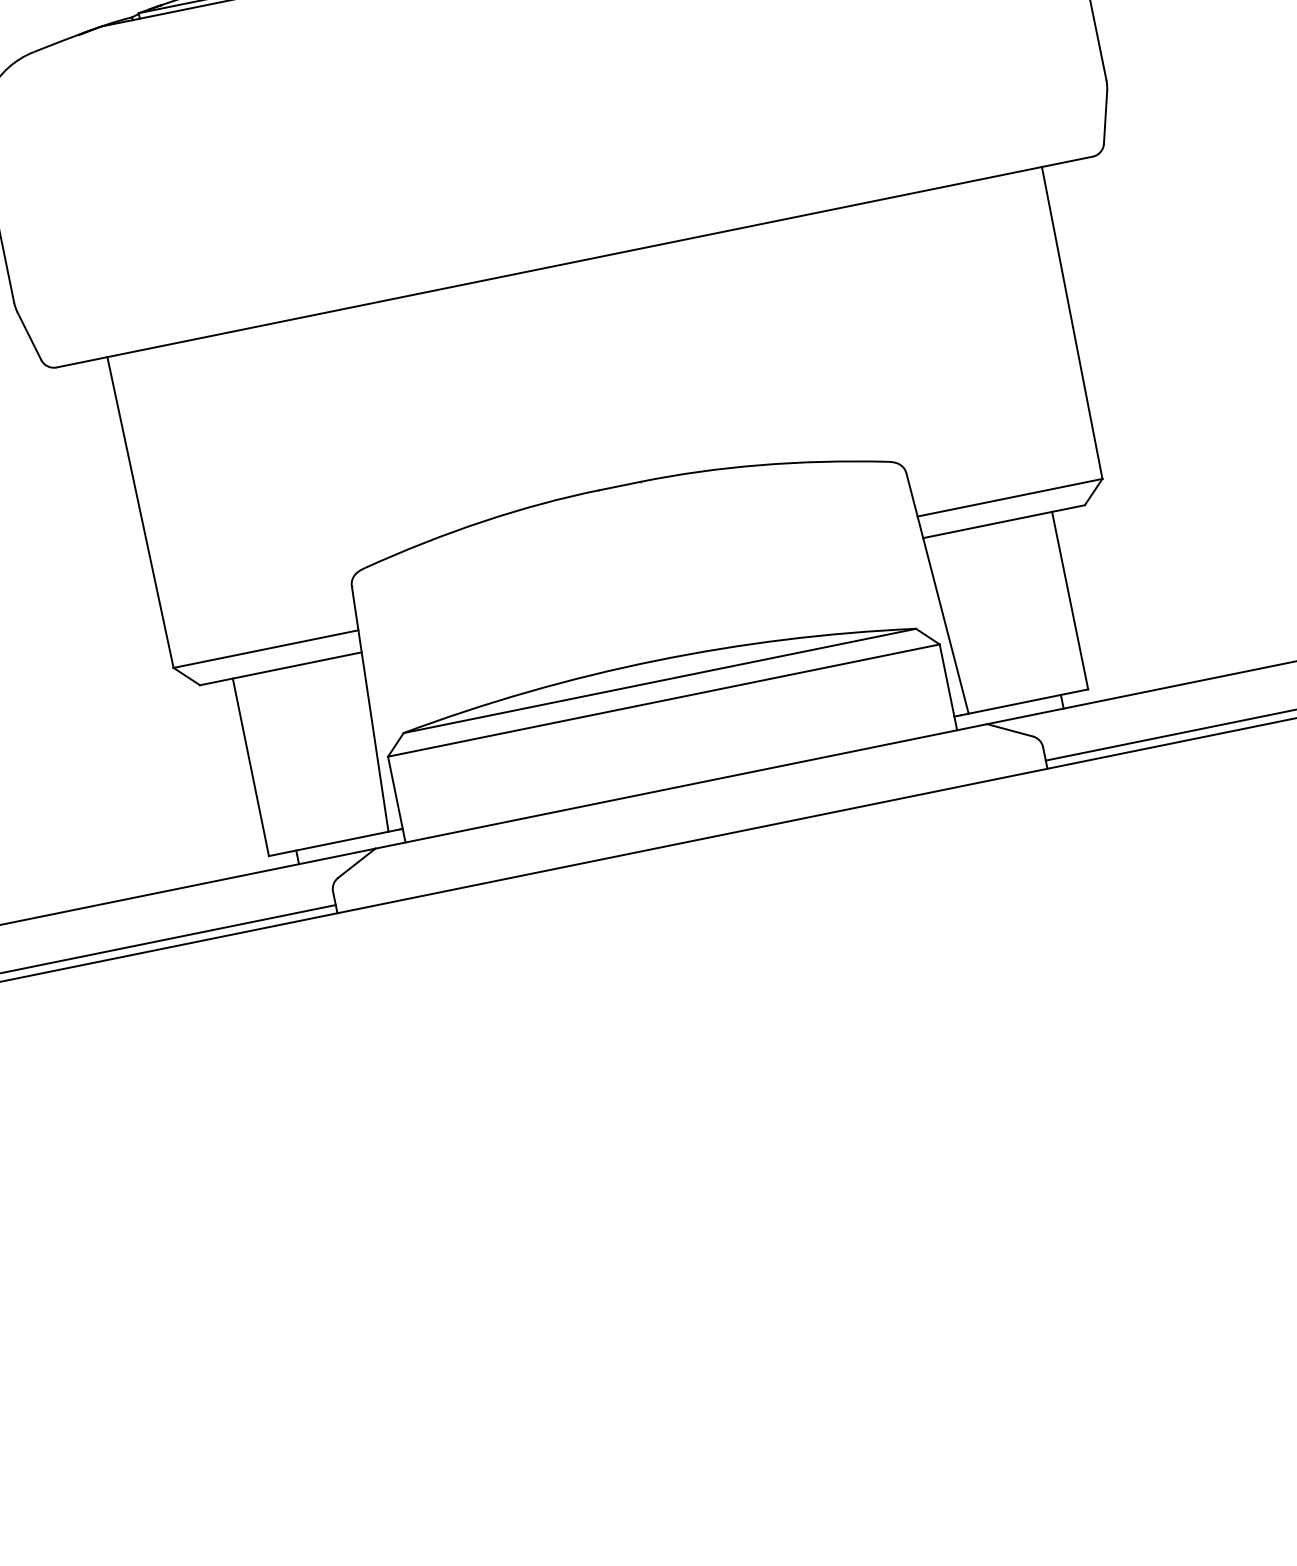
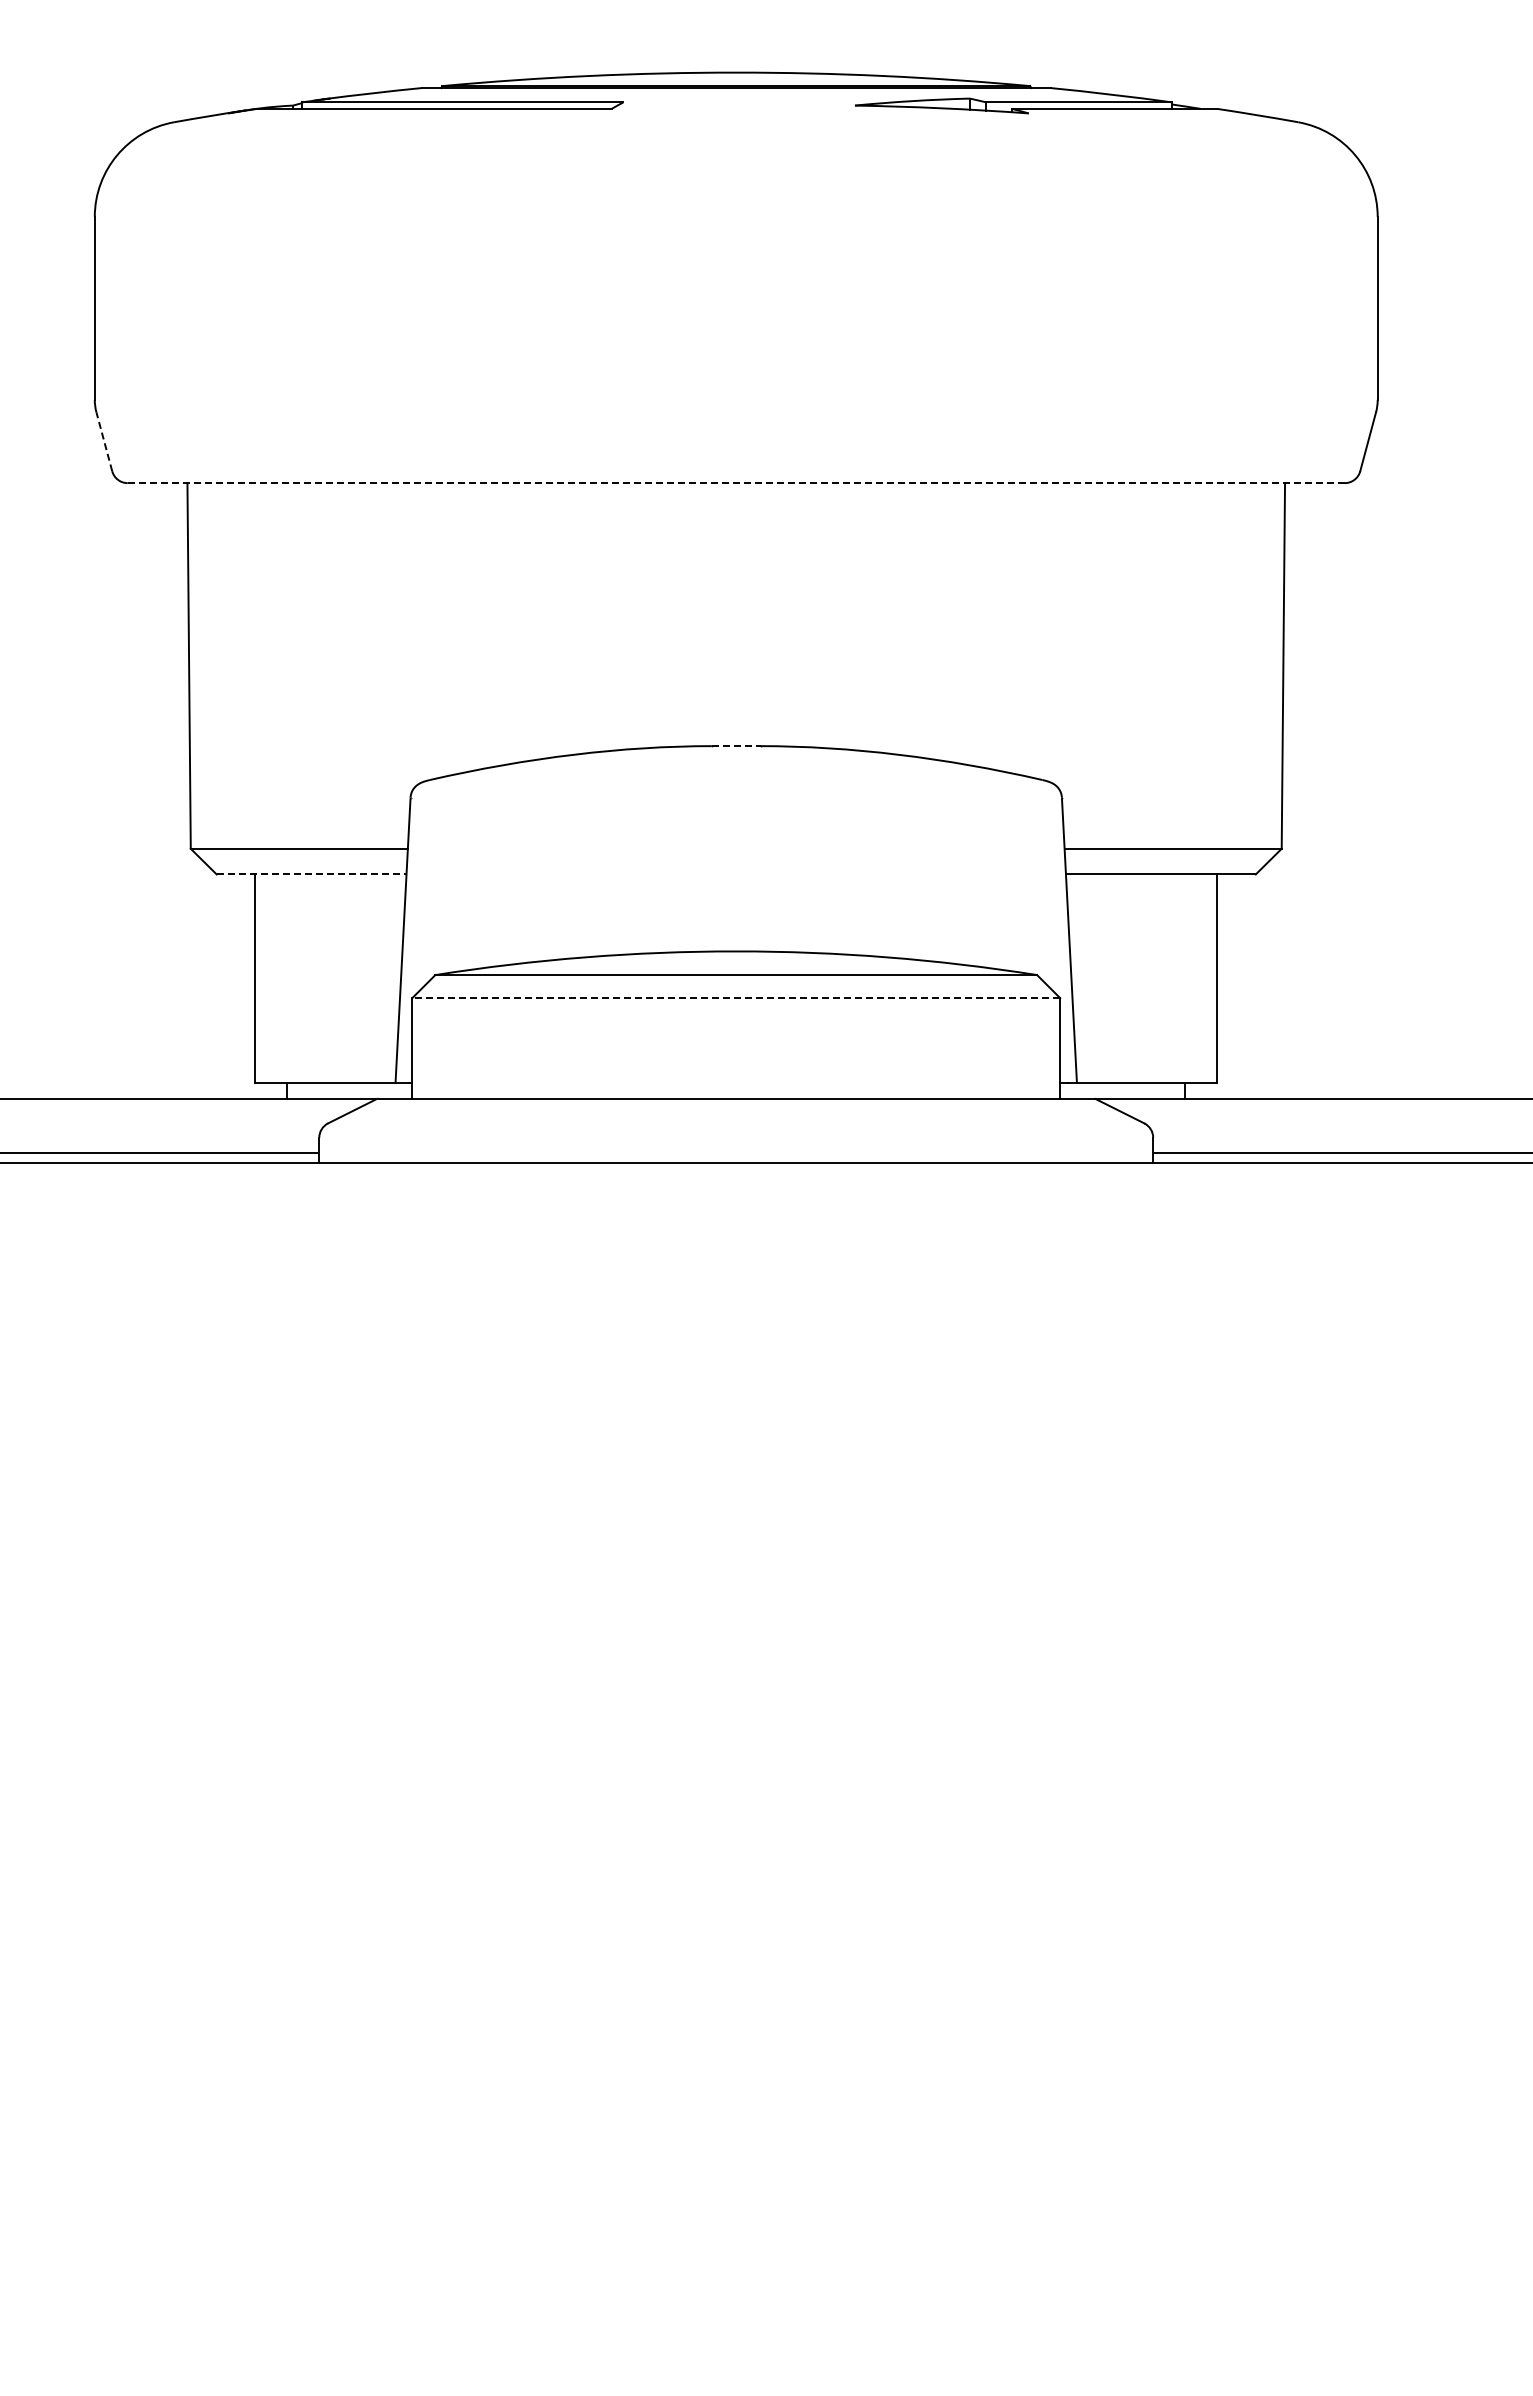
line: (574, 262) -> (736, 483), solid -> dashed
line: (29, 336) -> (104, 441), solid -> dashed
line: (620, 486) -> (736, 746), solid -> dashed
line: (280, 668) -> (311, 874), solid -> dashed
line: (664, 700) -> (736, 998), solid -> dashed

